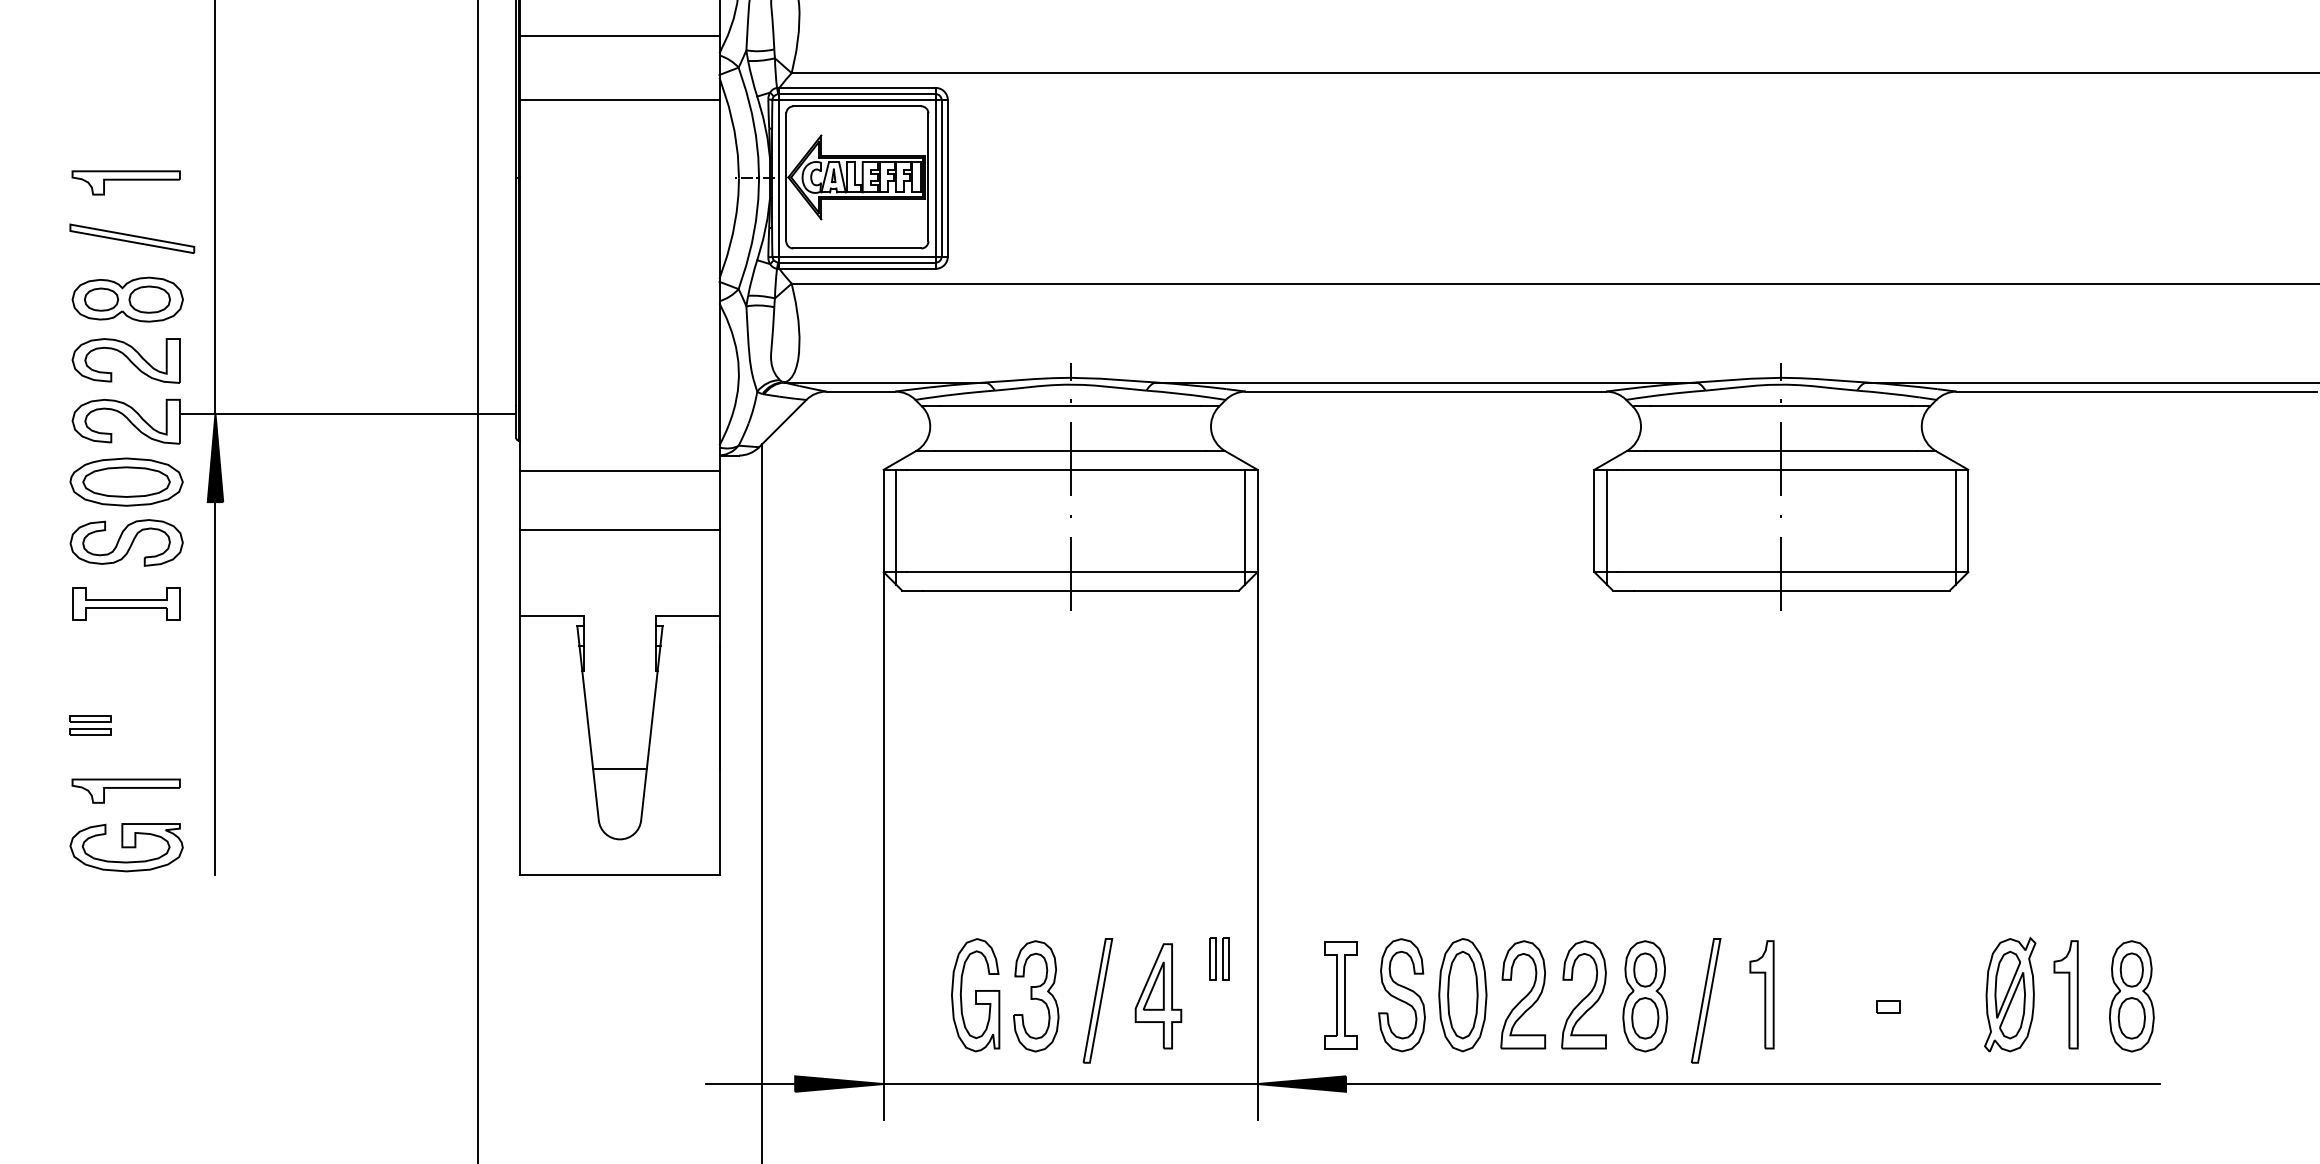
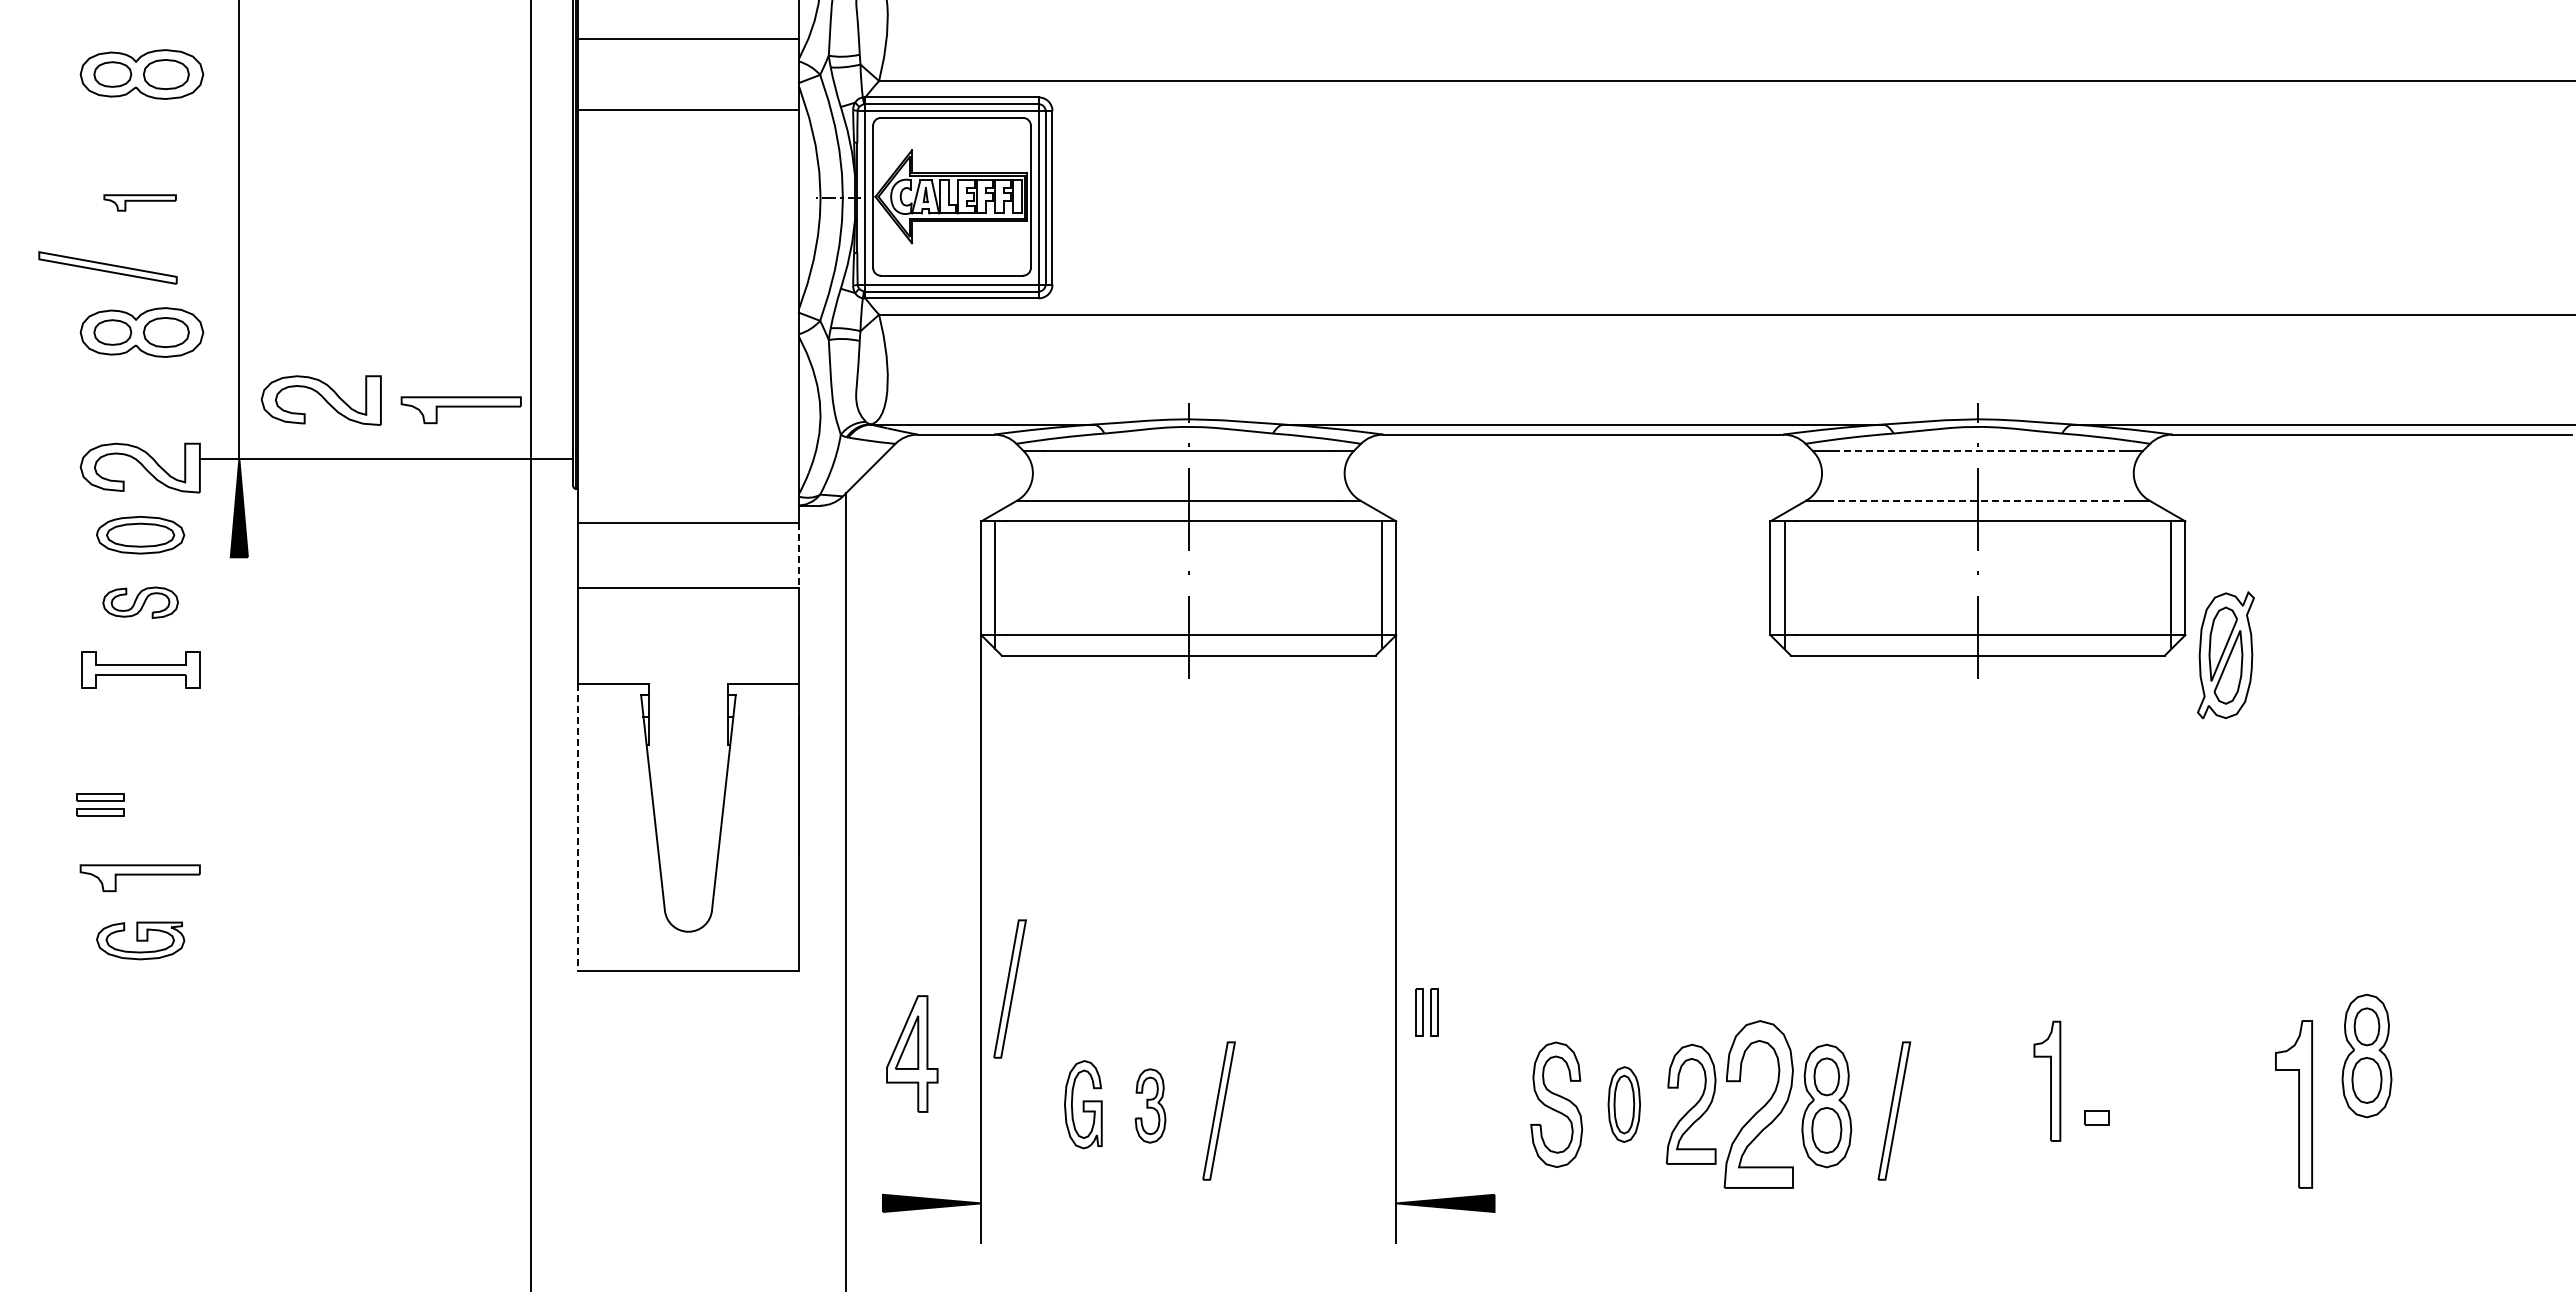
part: (127, 67) -> (141, 74), added
part: (125, 182) -> (139, 202), size x0.6
part: (131, 238) -> (107, 267), moved
part: (125, 360) -> (320, 400), moved
part: (414, 369) -> (460, 410), added
line: (1781, 406) -> (1977, 451), solid -> dashed
line: (1781, 450) -> (1977, 500), solid -> dashed
part: (126, 482) -> (140, 535), size x0.7
line: (719, 500) -> (798, 555), solid -> dashed
part: (126, 542) -> (140, 602), size x0.6
line: (215, 688) -> (239, 764), removed
line: (520, 745) -> (577, 827), solid -> dashed
line: (620, 768) -> (688, 853), removed
part: (126, 847) -> (140, 940), size x0.7
part: (909, 890) -> (1009, 988), added
part: (1218, 958) -> (1426, 1012), moved
part: (975, 994) -> (1083, 1104), size x0.7
part: (1340, 994) -> (1488, 1104), removed
part: (1463, 994) -> (1624, 1104), size x0.6
part: (1583, 994) -> (1758, 1103), size x1.4
part: (1762, 994) -> (2047, 1080), moved
part: (2009, 994) -> (2225, 654), moved
part: (2065, 994) -> (2293, 1103), size x1.4
part: (1036, 995) -> (1150, 1105), size x0.6
part: (1158, 995) -> (912, 1053), moved
part: (2131, 995) -> (2366, 1055), moved
line: (749, 1084) -> (832, 1203), removed
line: (1070, 1084) -> (1188, 1203), removed
line: (1752, 1084) -> (1945, 1203), removed

